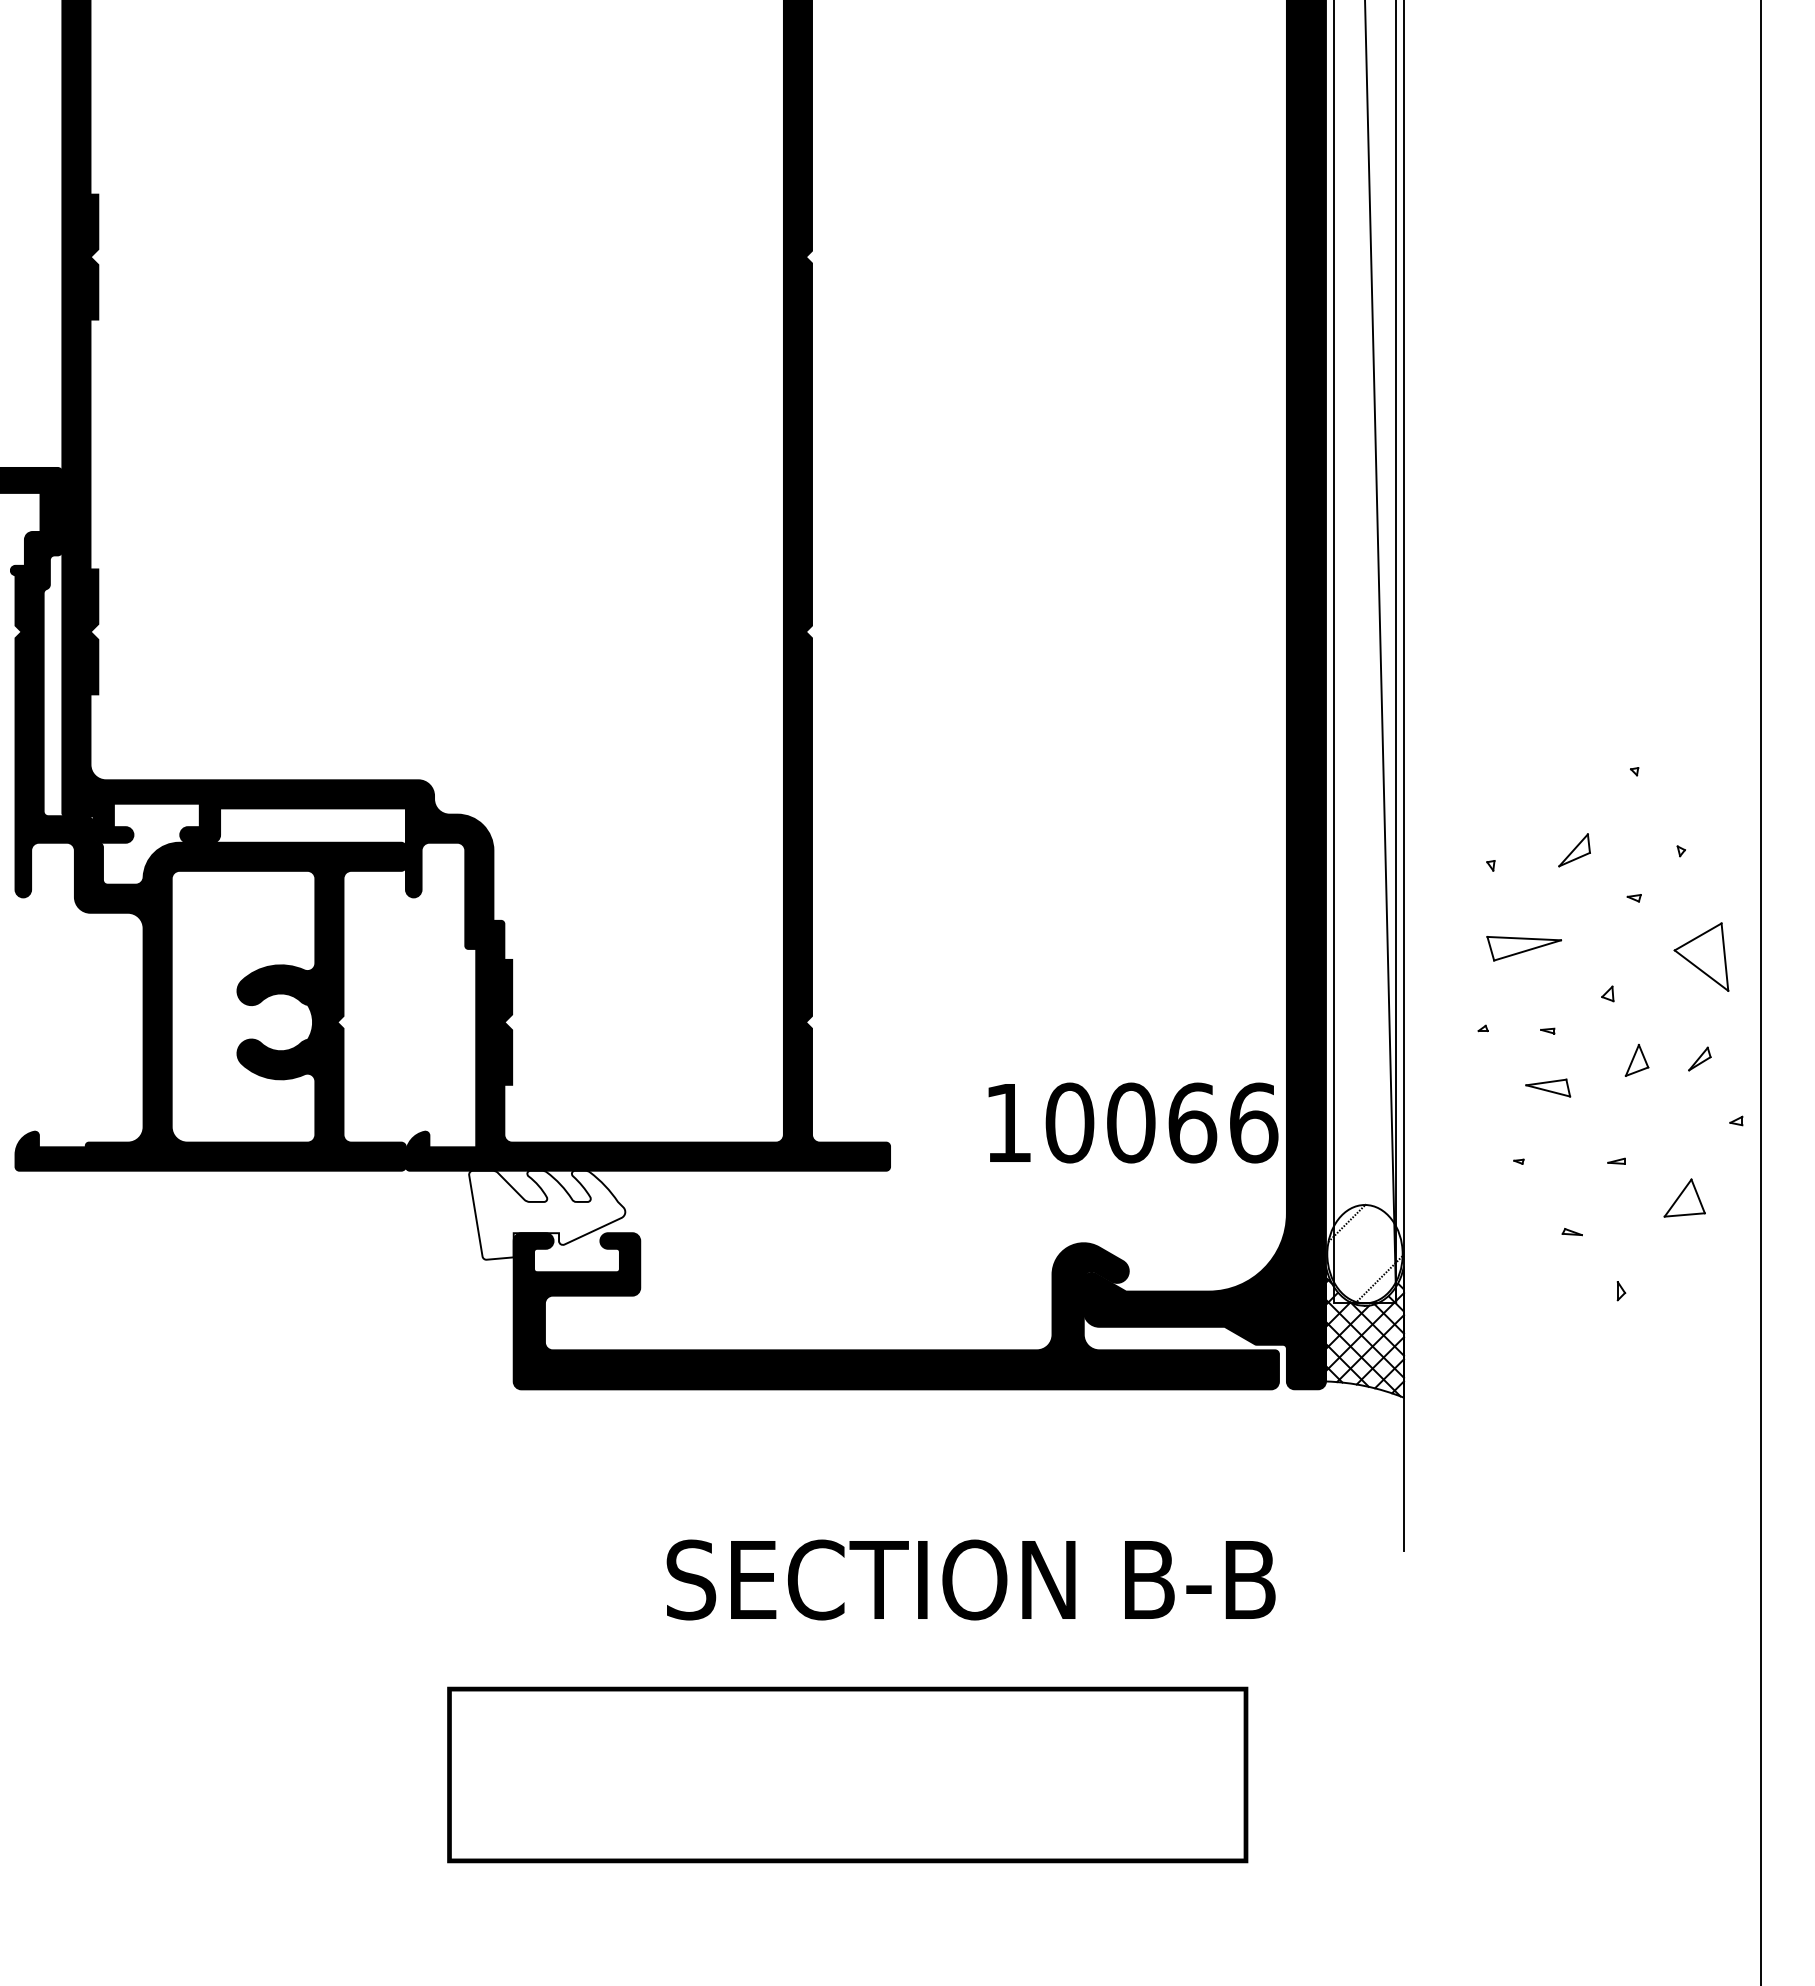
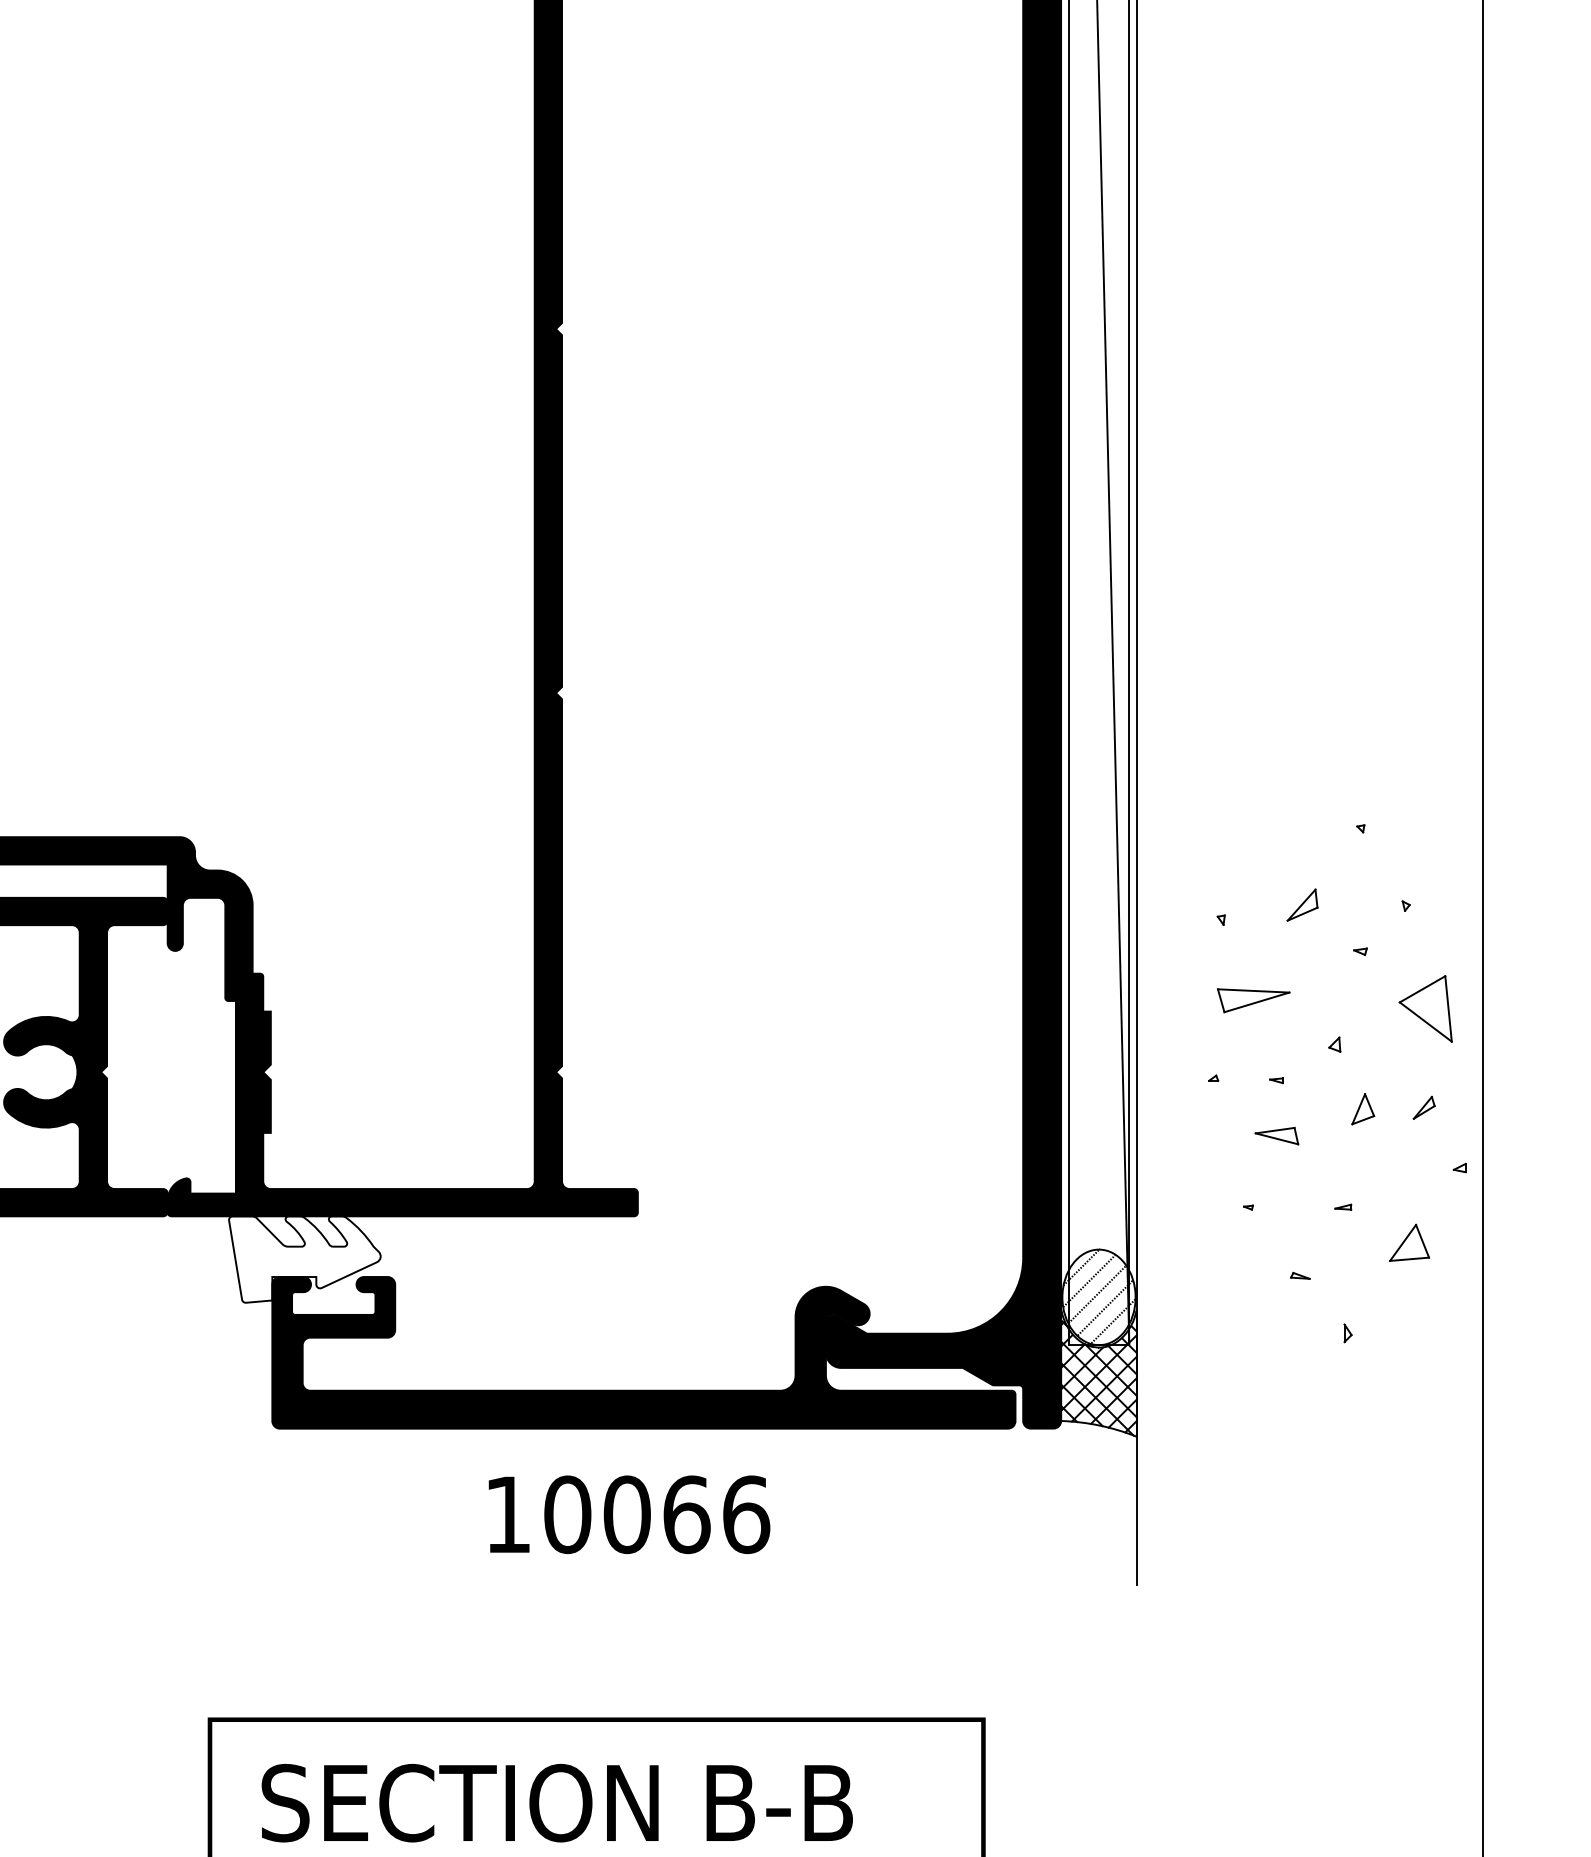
text: (1133, 1122) -> (629, 1514), moved
line: (1355, 1236) -> (1089, 1280), added
line: (1363, 1250) -> (1097, 1293), added
line: (1371, 1264) -> (1105, 1307), added
text: (970, 1579) -> (556, 1802), moved

